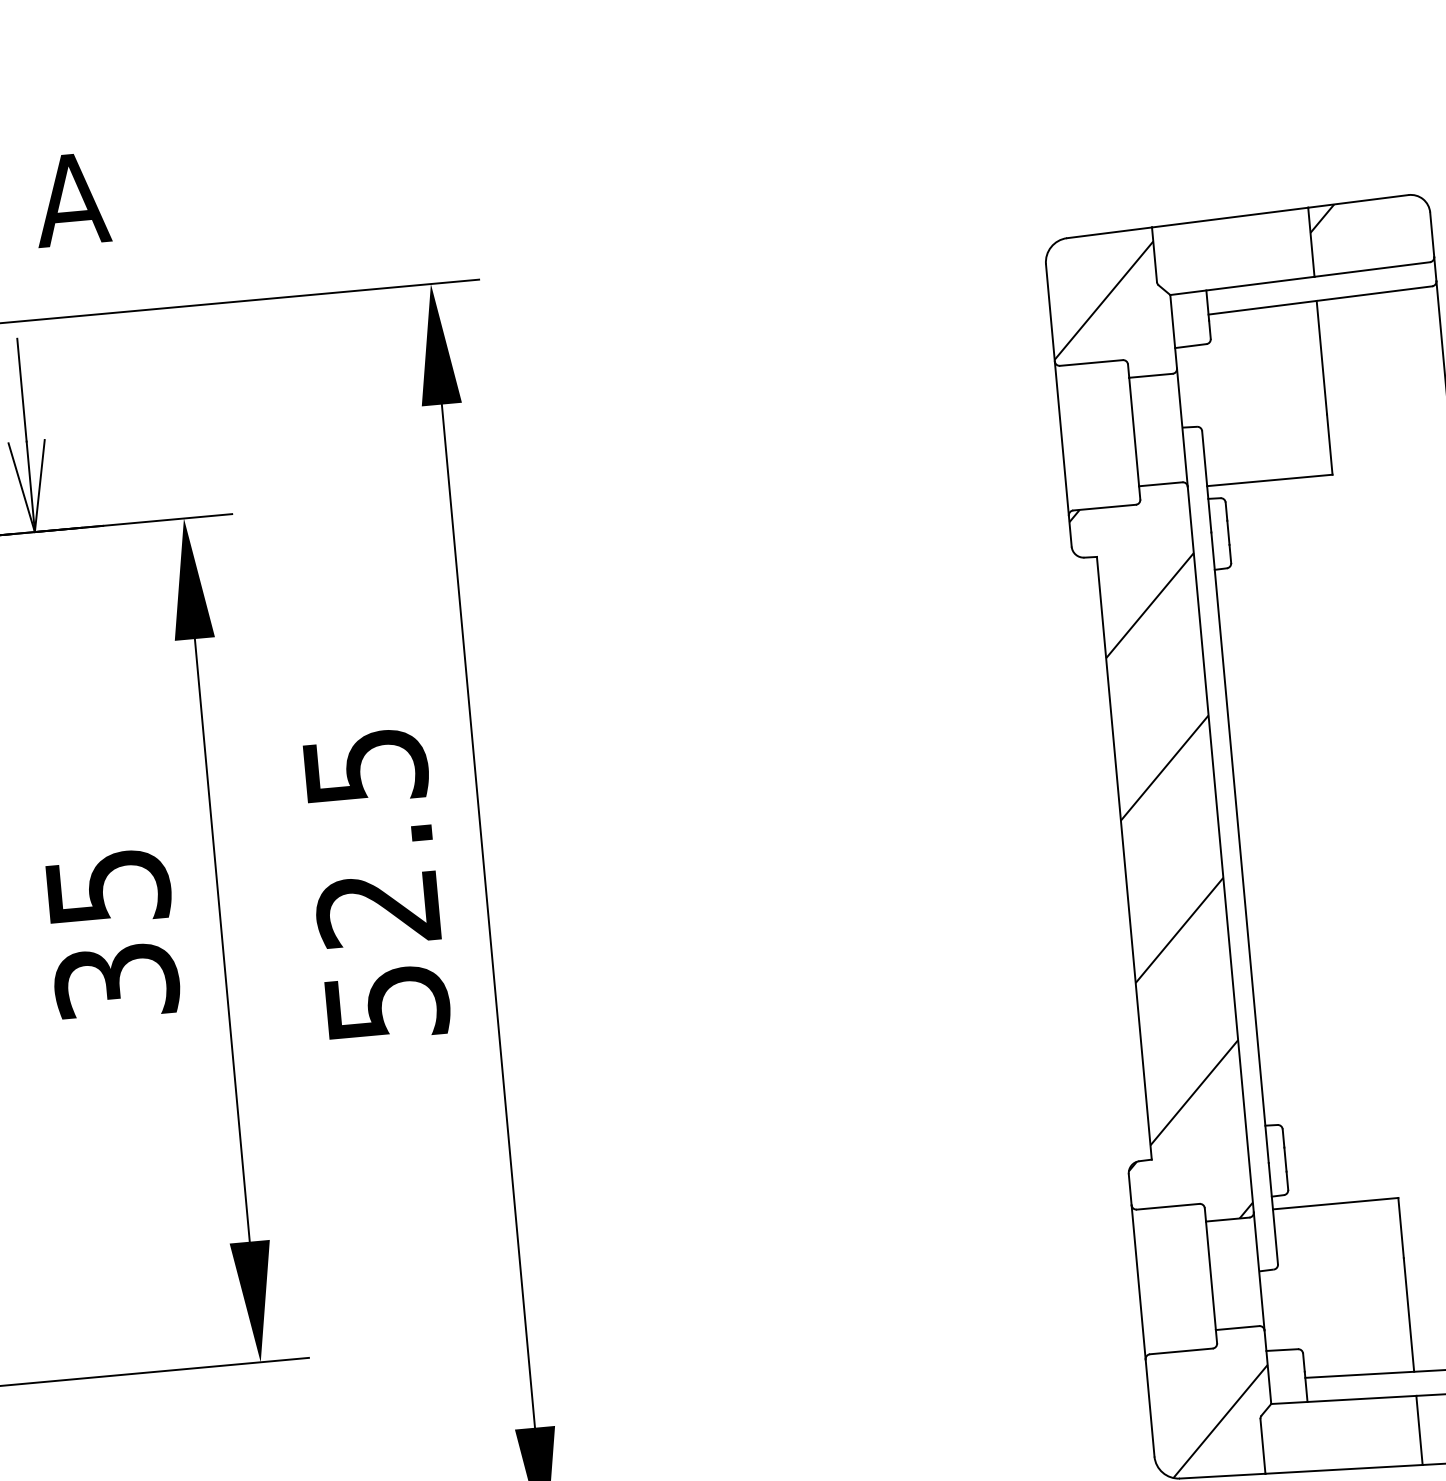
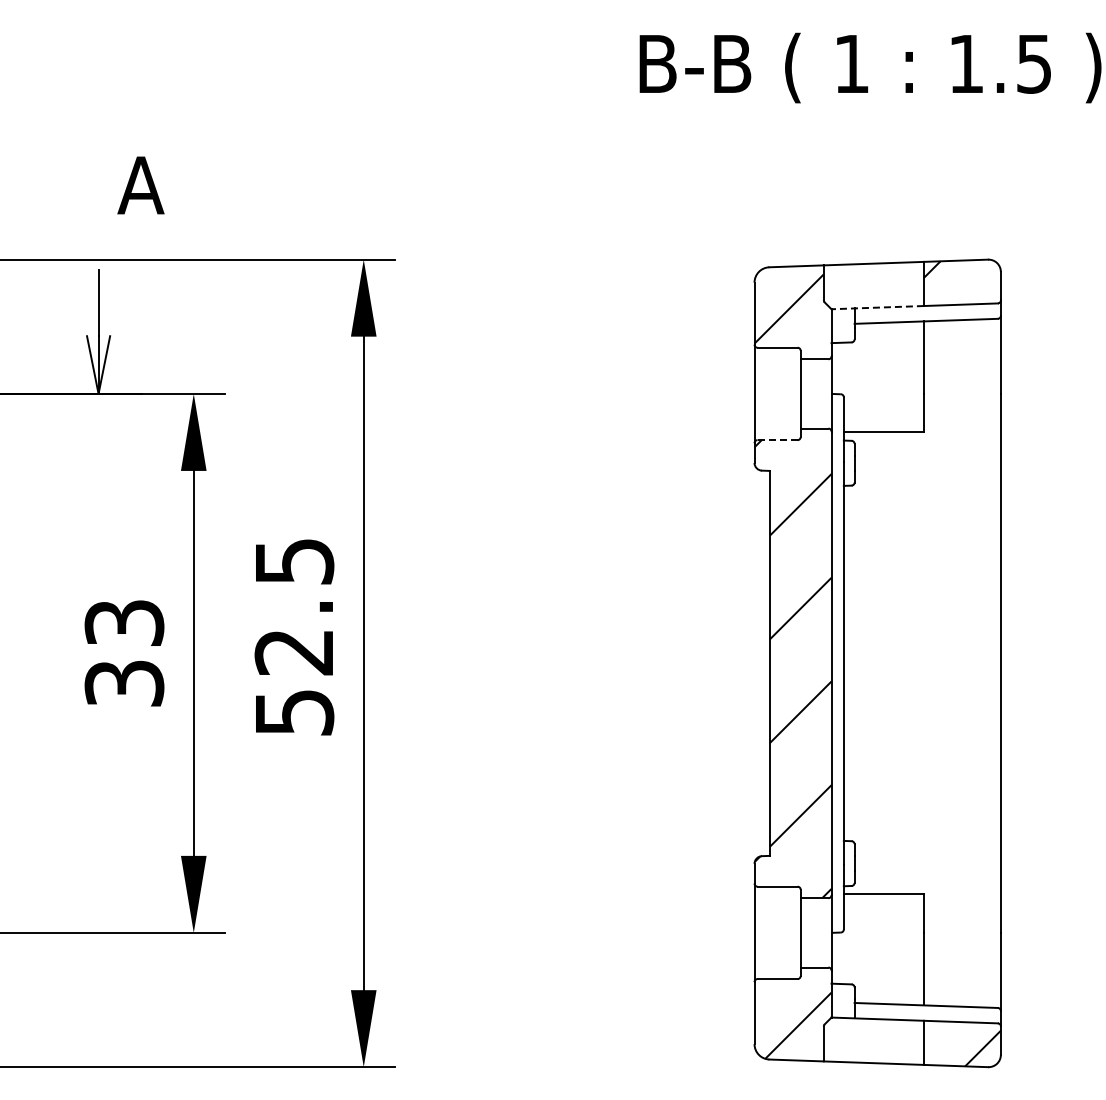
line: (1242, 285) -> (877, 307), solid -> dashed
line: (1104, 508) -> (777, 440), solid -> dashed
text: (106, 886) -> (123, 622), 35 -> 33

